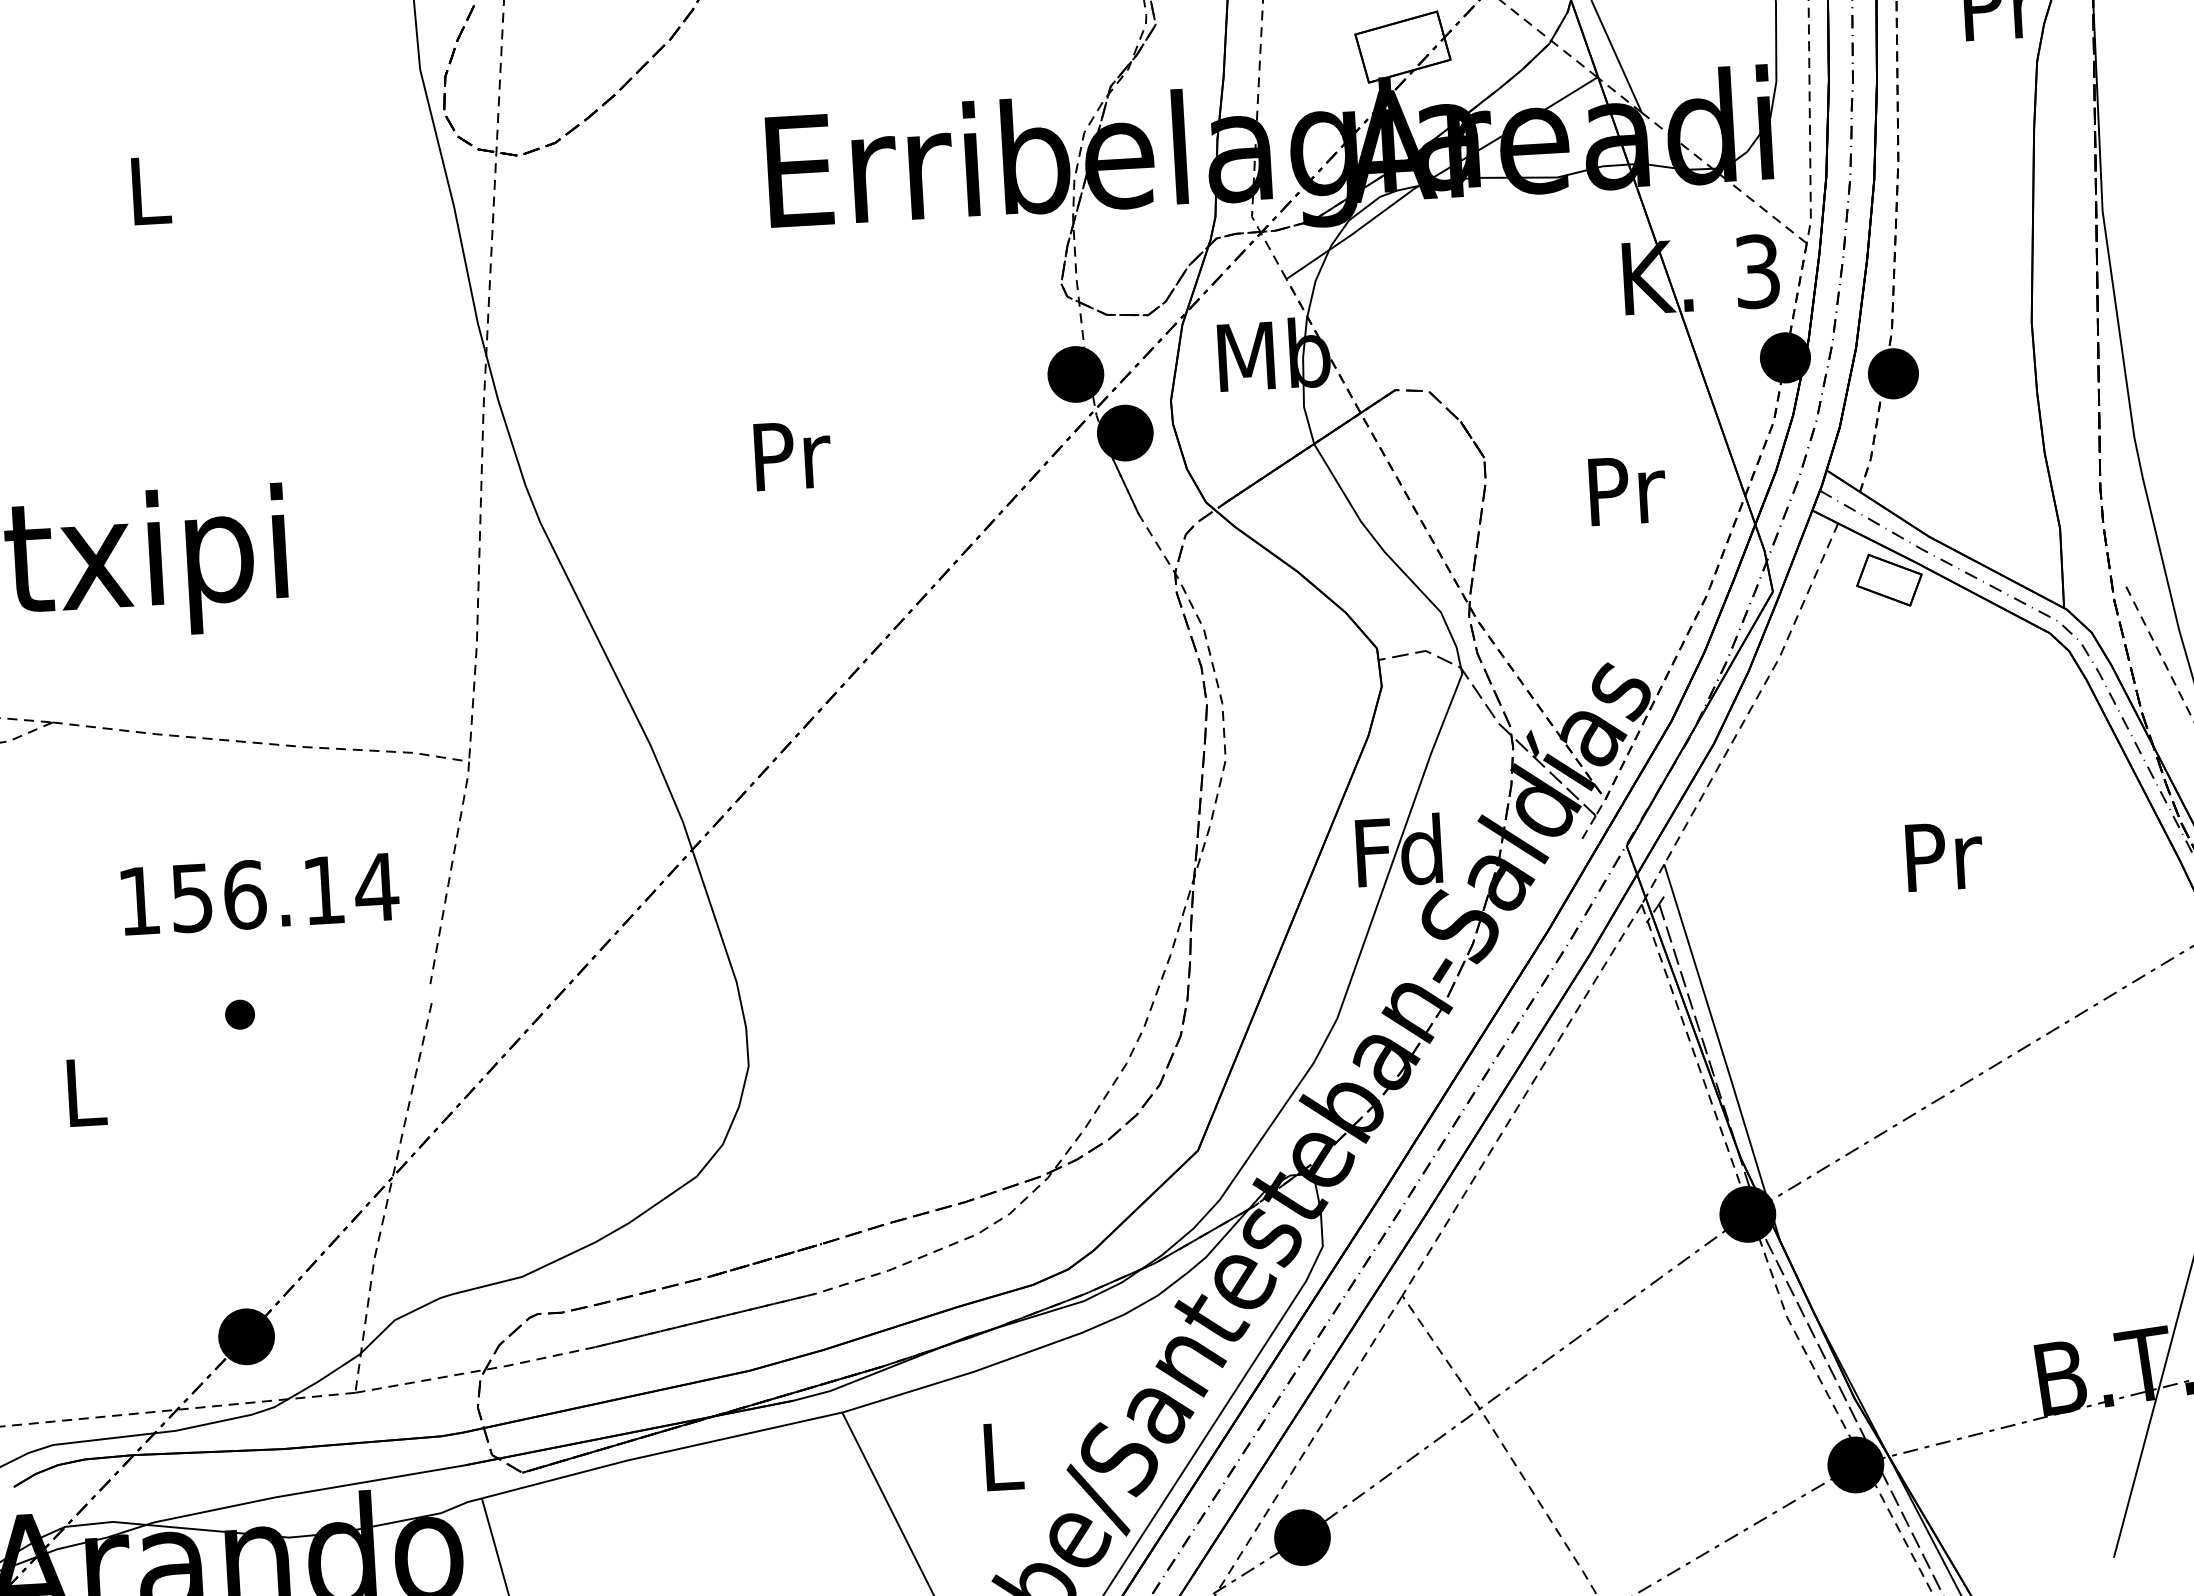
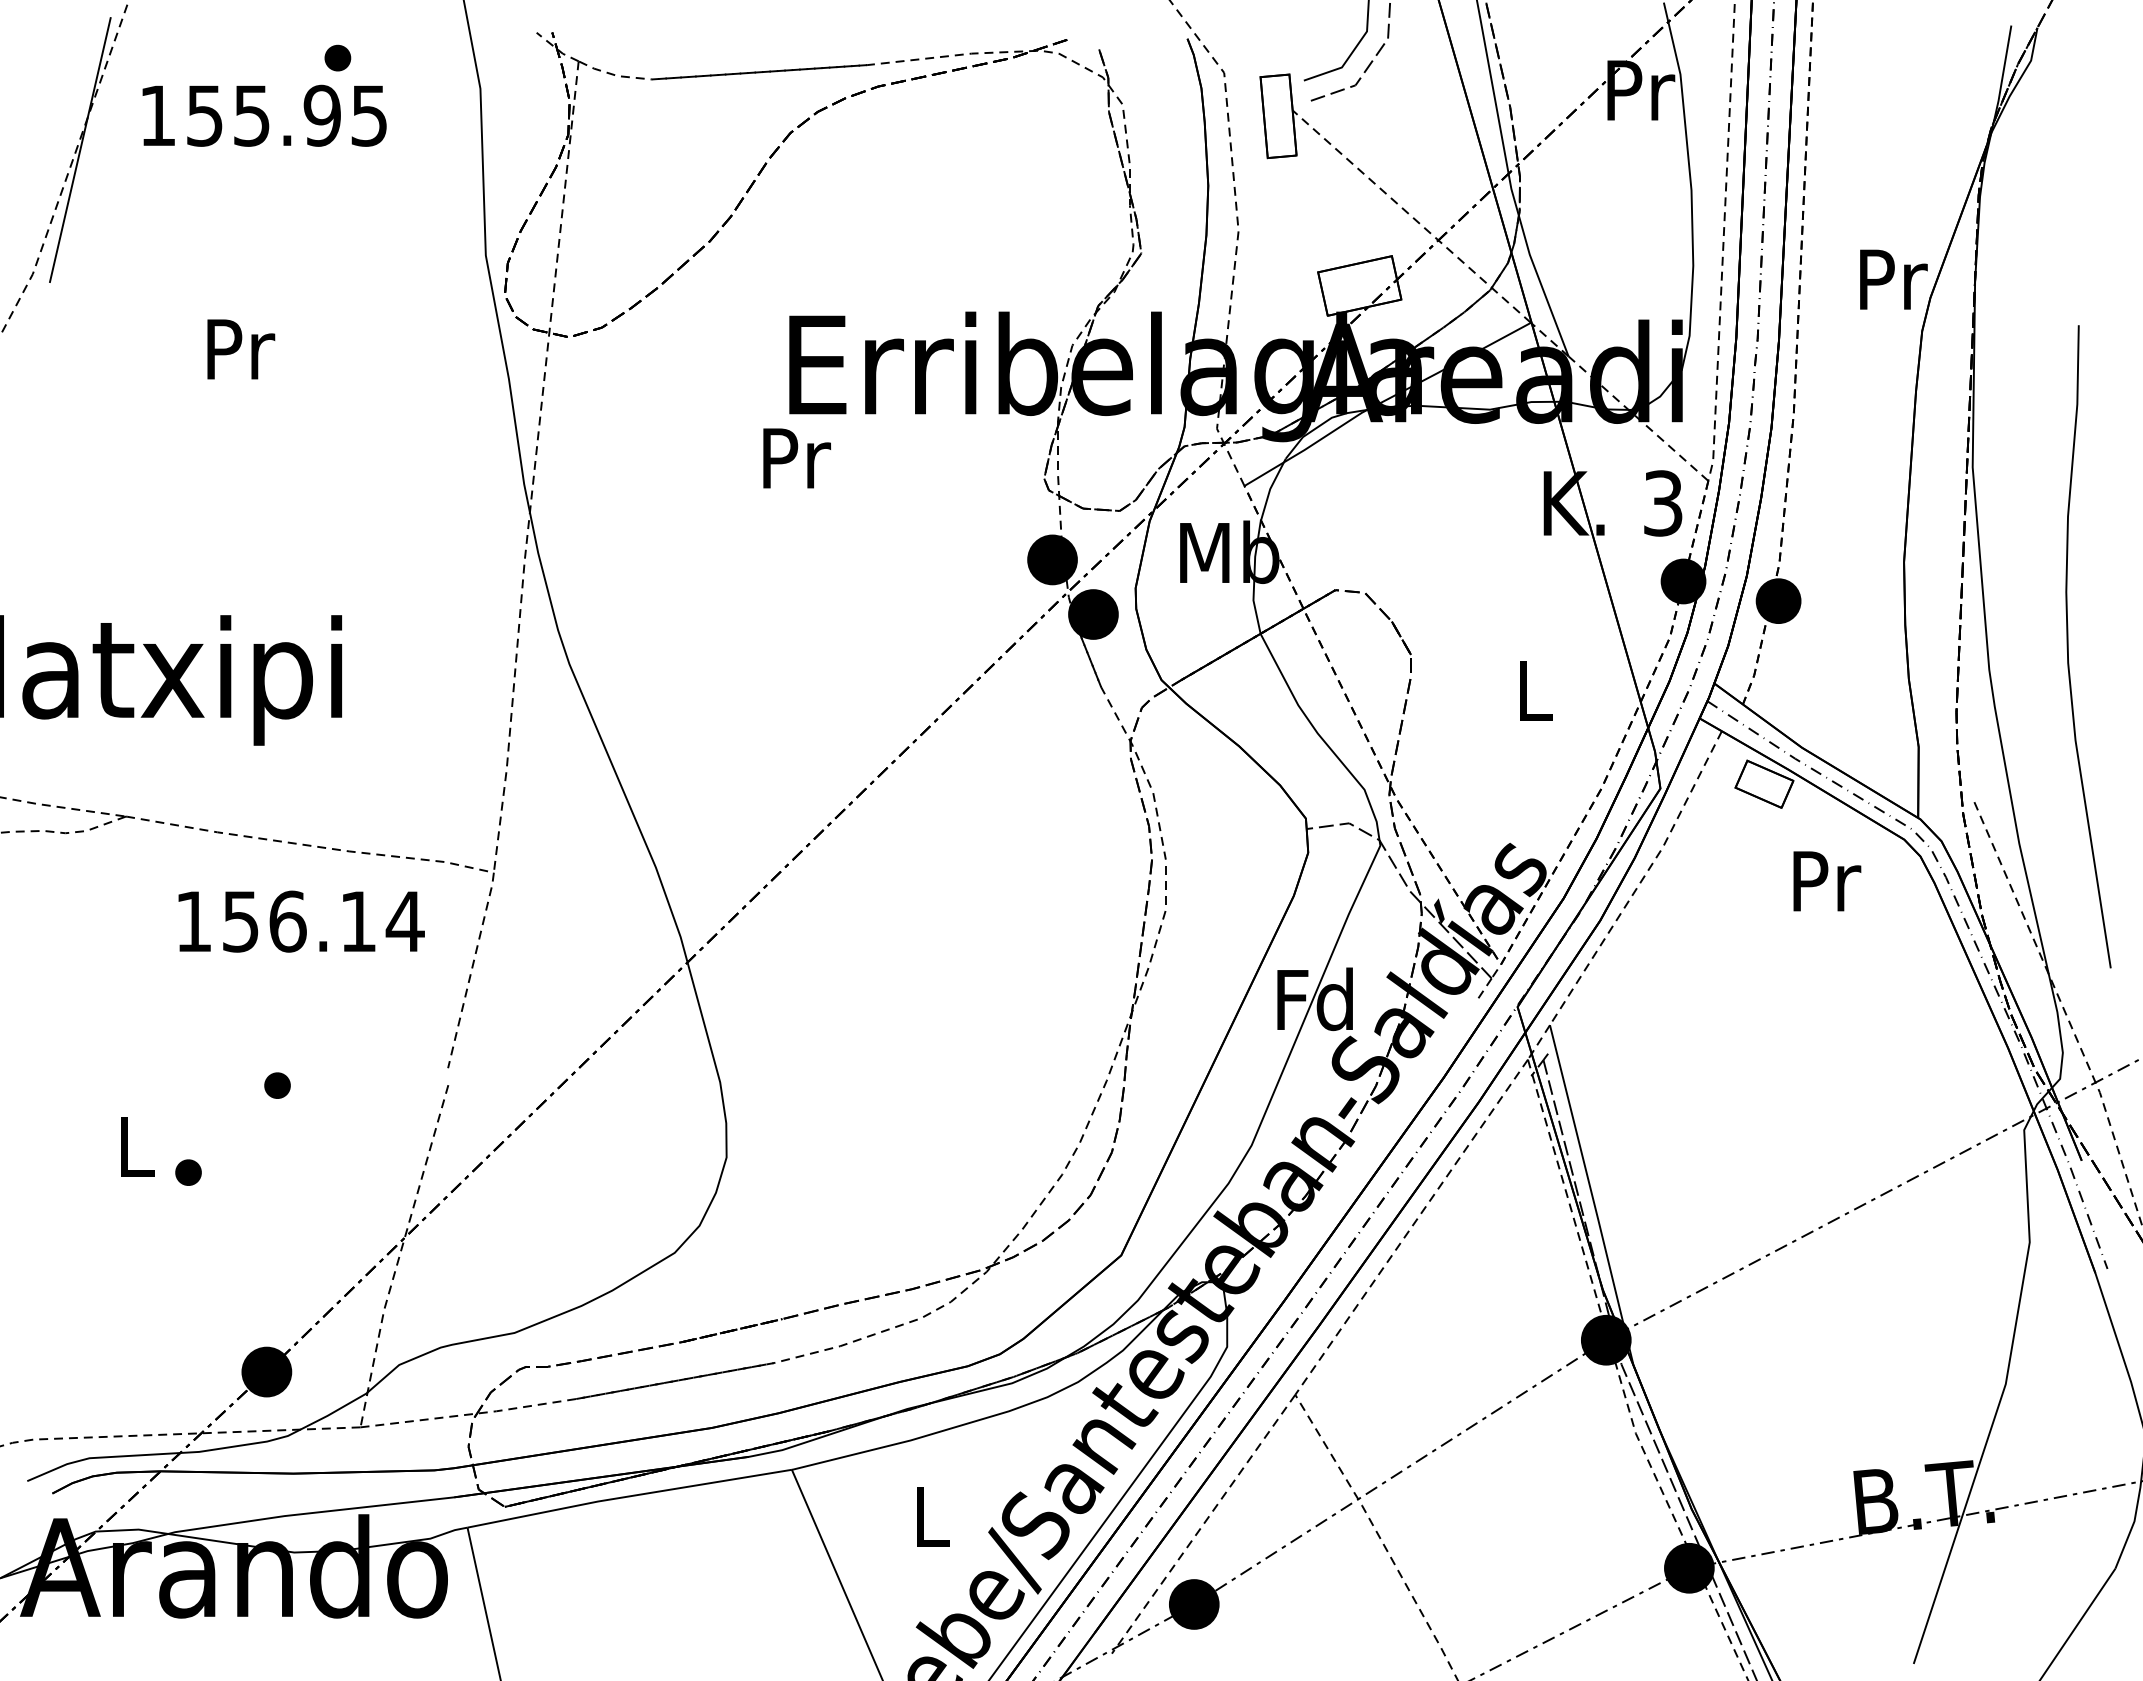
text: (151, 190) -> (241, 349), L -> Pr
text: (792, 455) -> (796, 458), moved
text: (1627, 490) -> (1536, 691), Pr -> L
text: (1944, 856) -> (1827, 881), moved
text: (260, 893) -> (301, 921), moved
part: (145, 1117) -> (188, 1172), added

